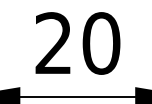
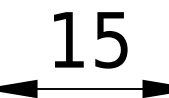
text: (77, 43) -> (89, 39), 20 -> 15

